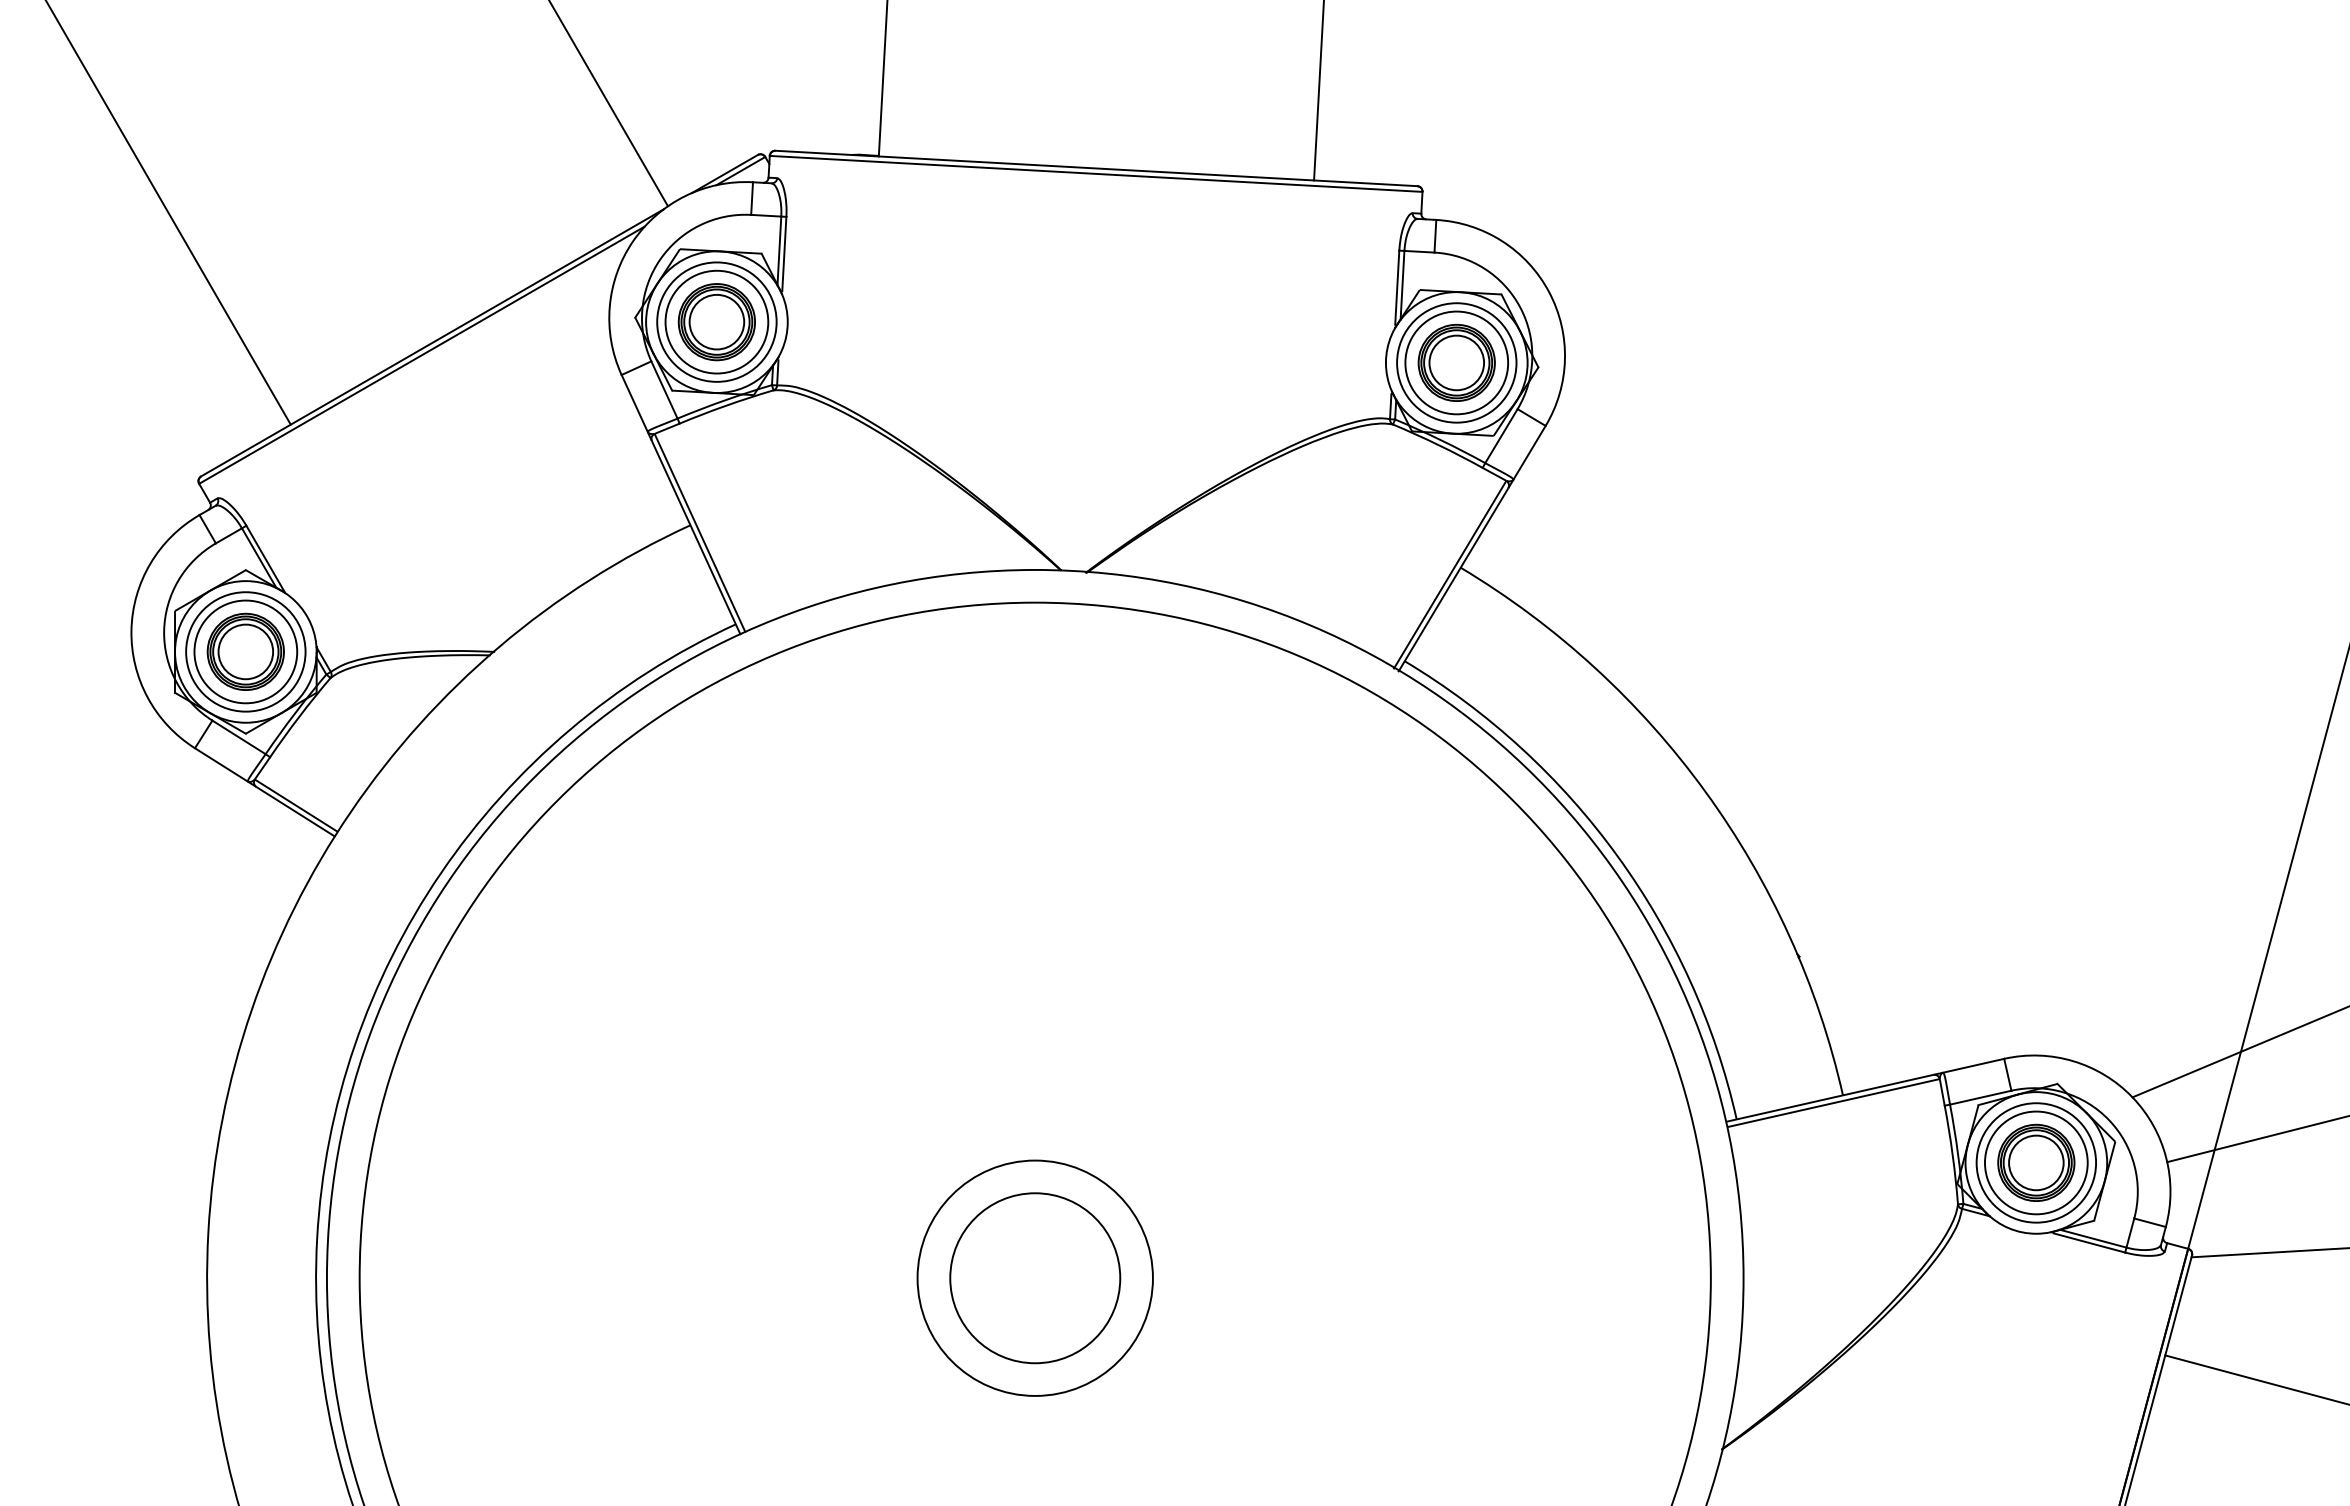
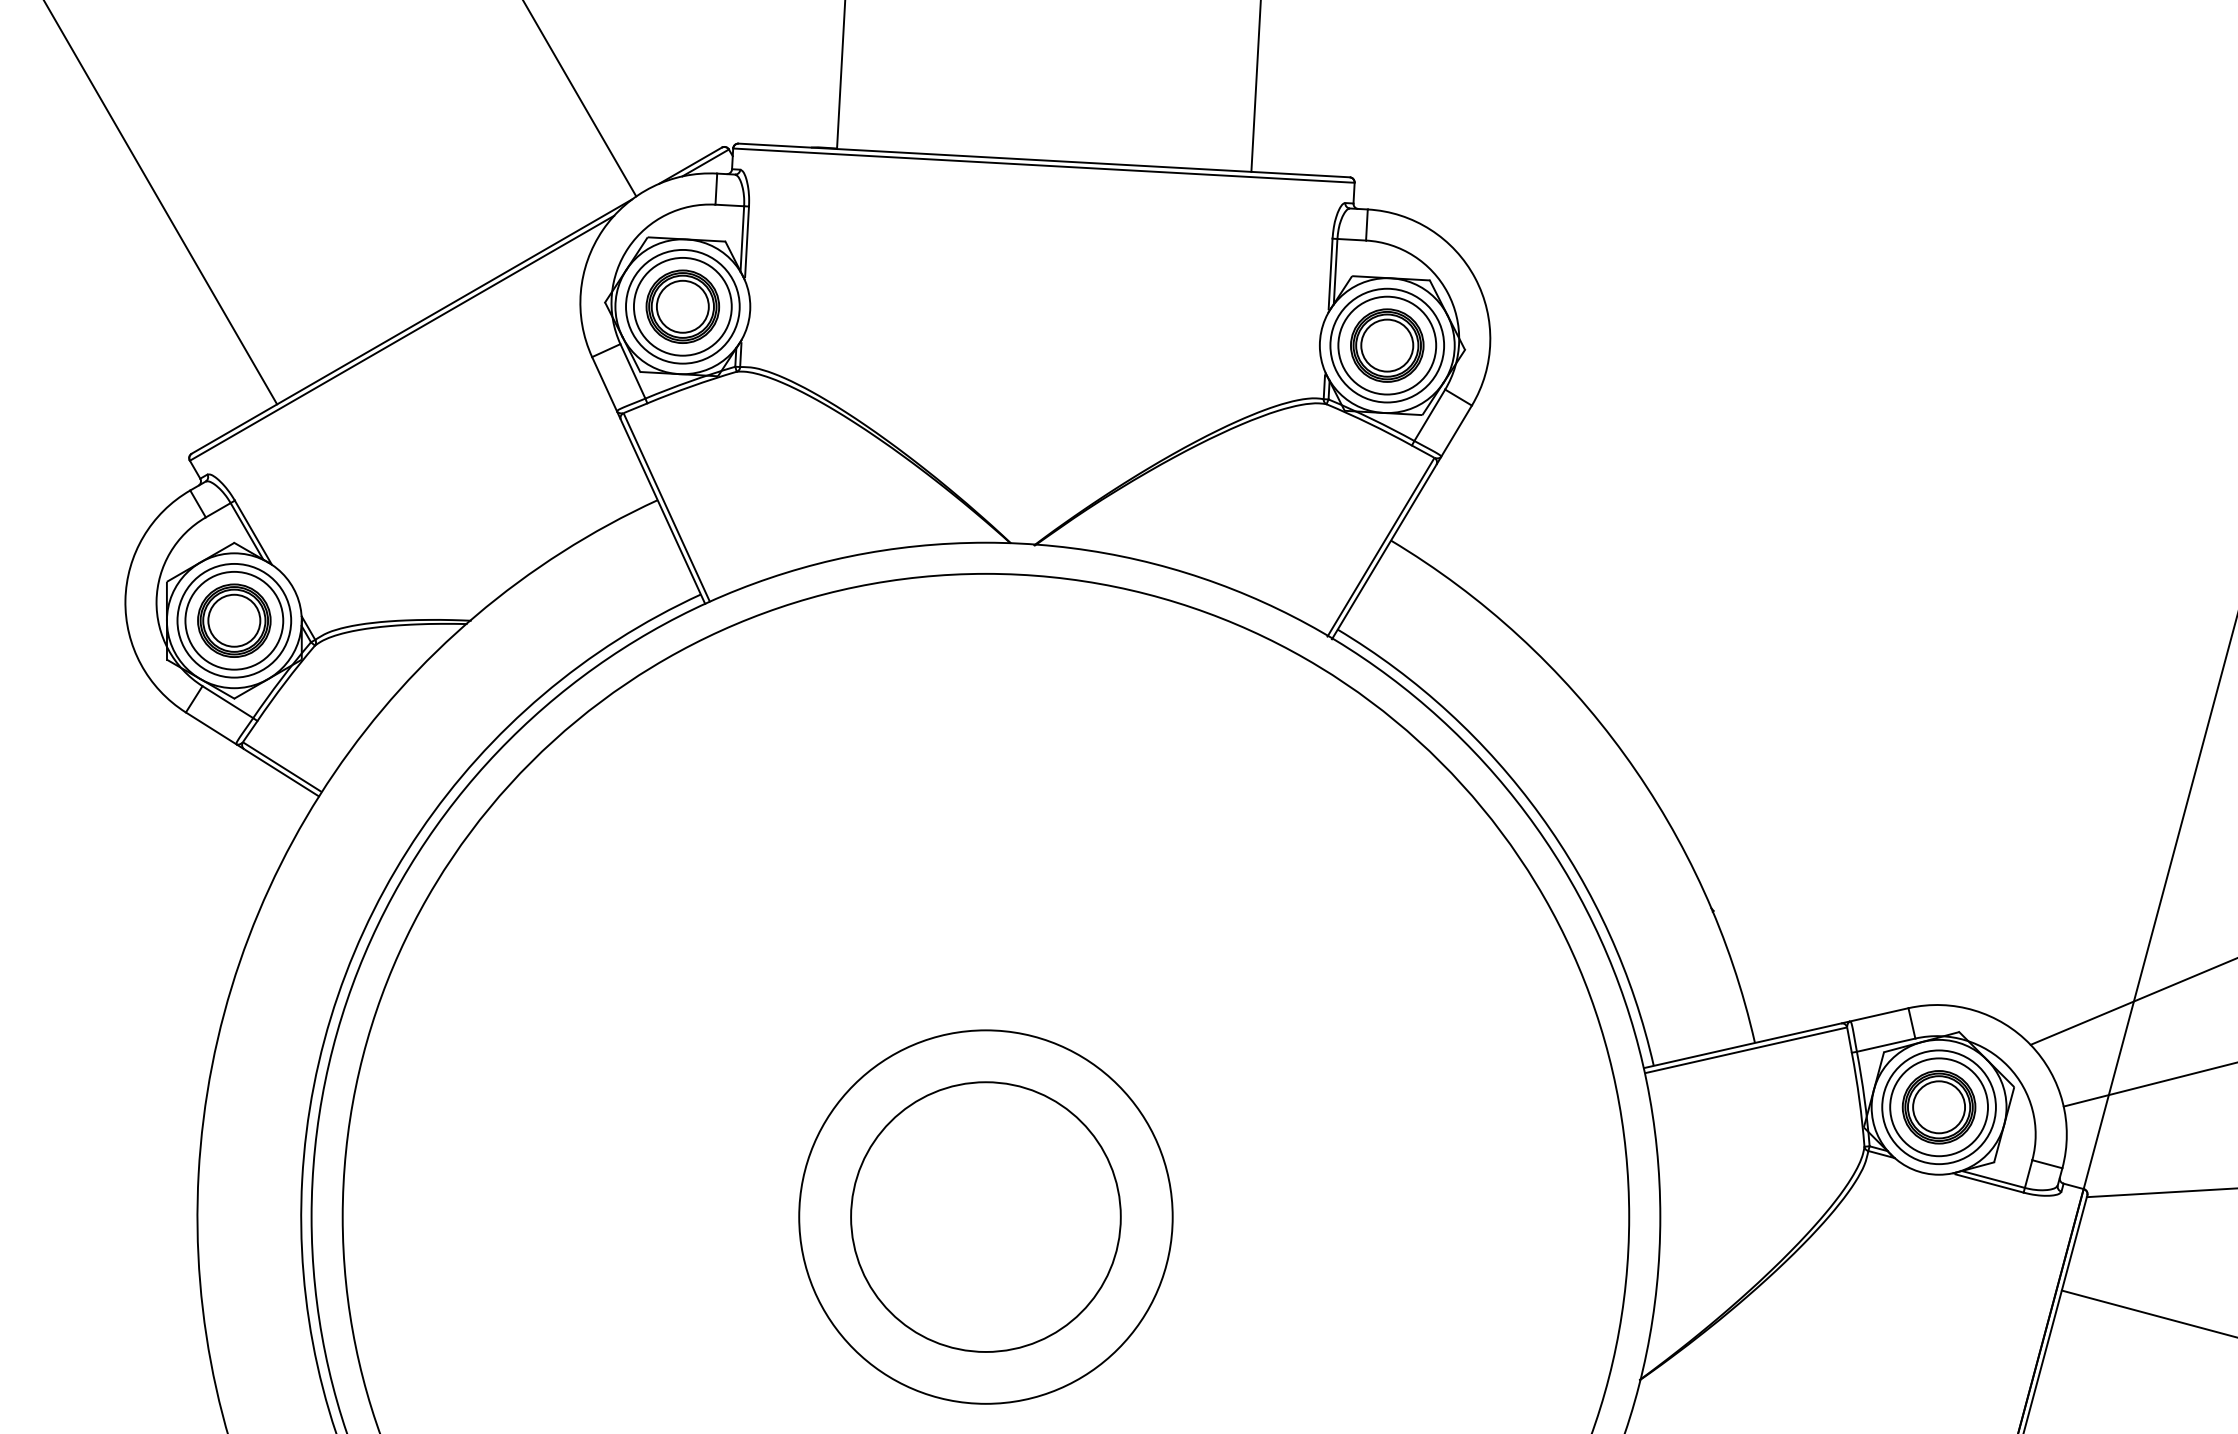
circle: (1034, 1277) -> (985, 1216), size x1.67
circle: (1035, 1278) -> (986, 1217), size x1.67

